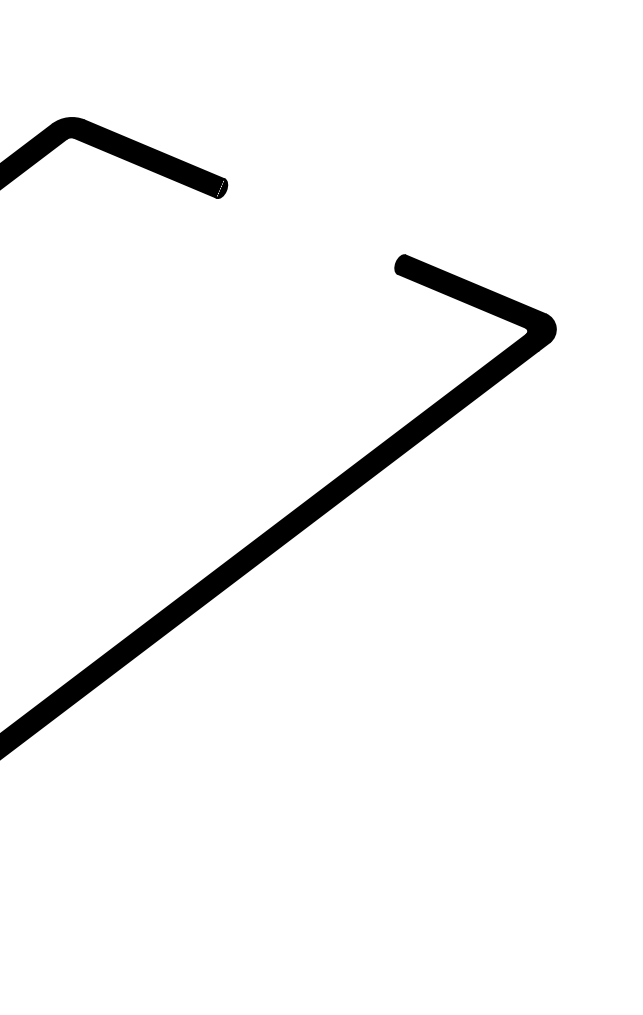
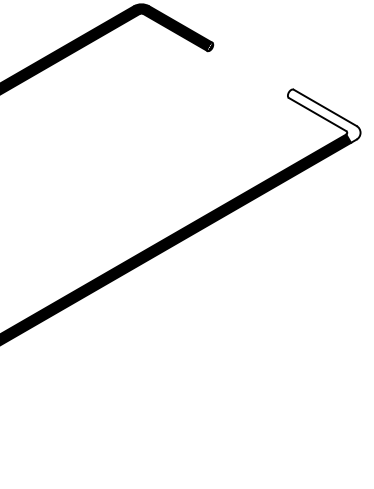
fill: (474, 301) -> (323, 115), removed

